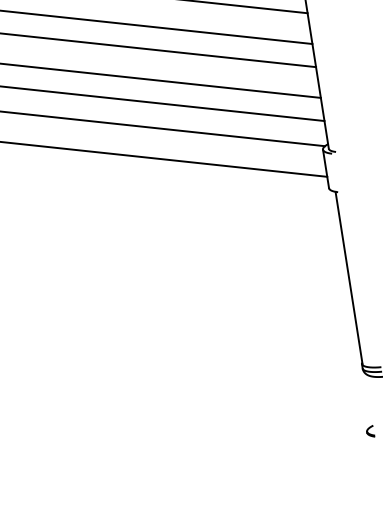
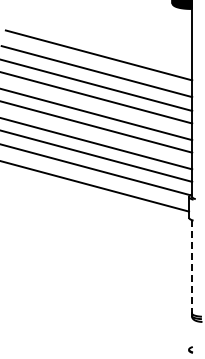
line: (349, 277) -> (192, 266), solid -> dashed

